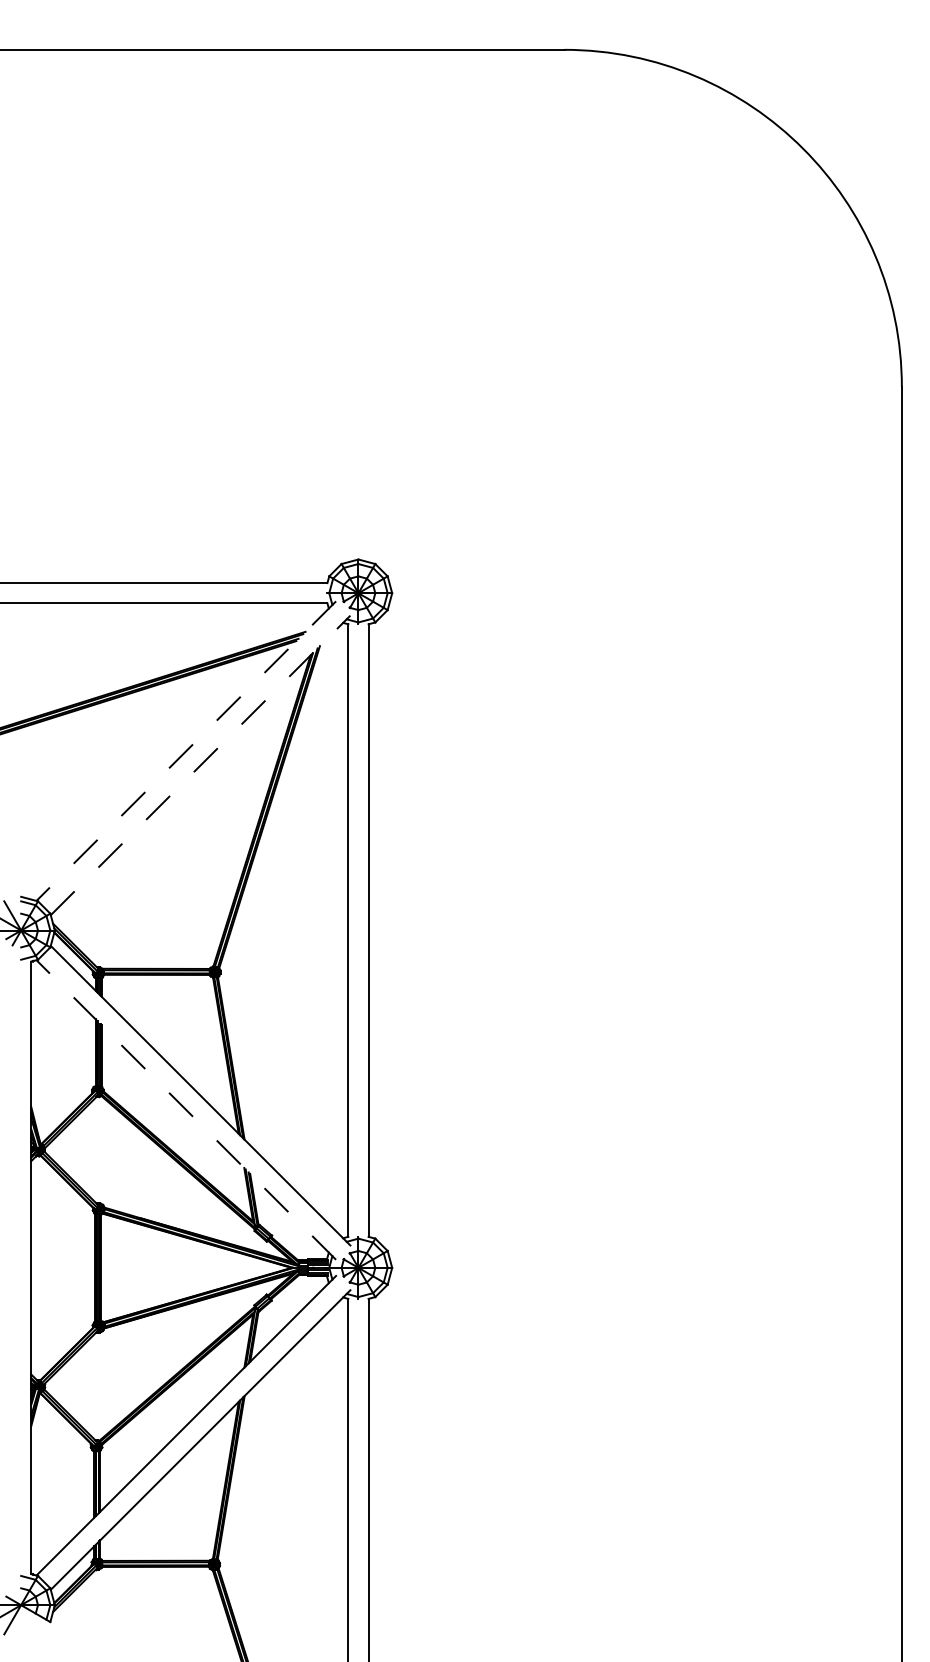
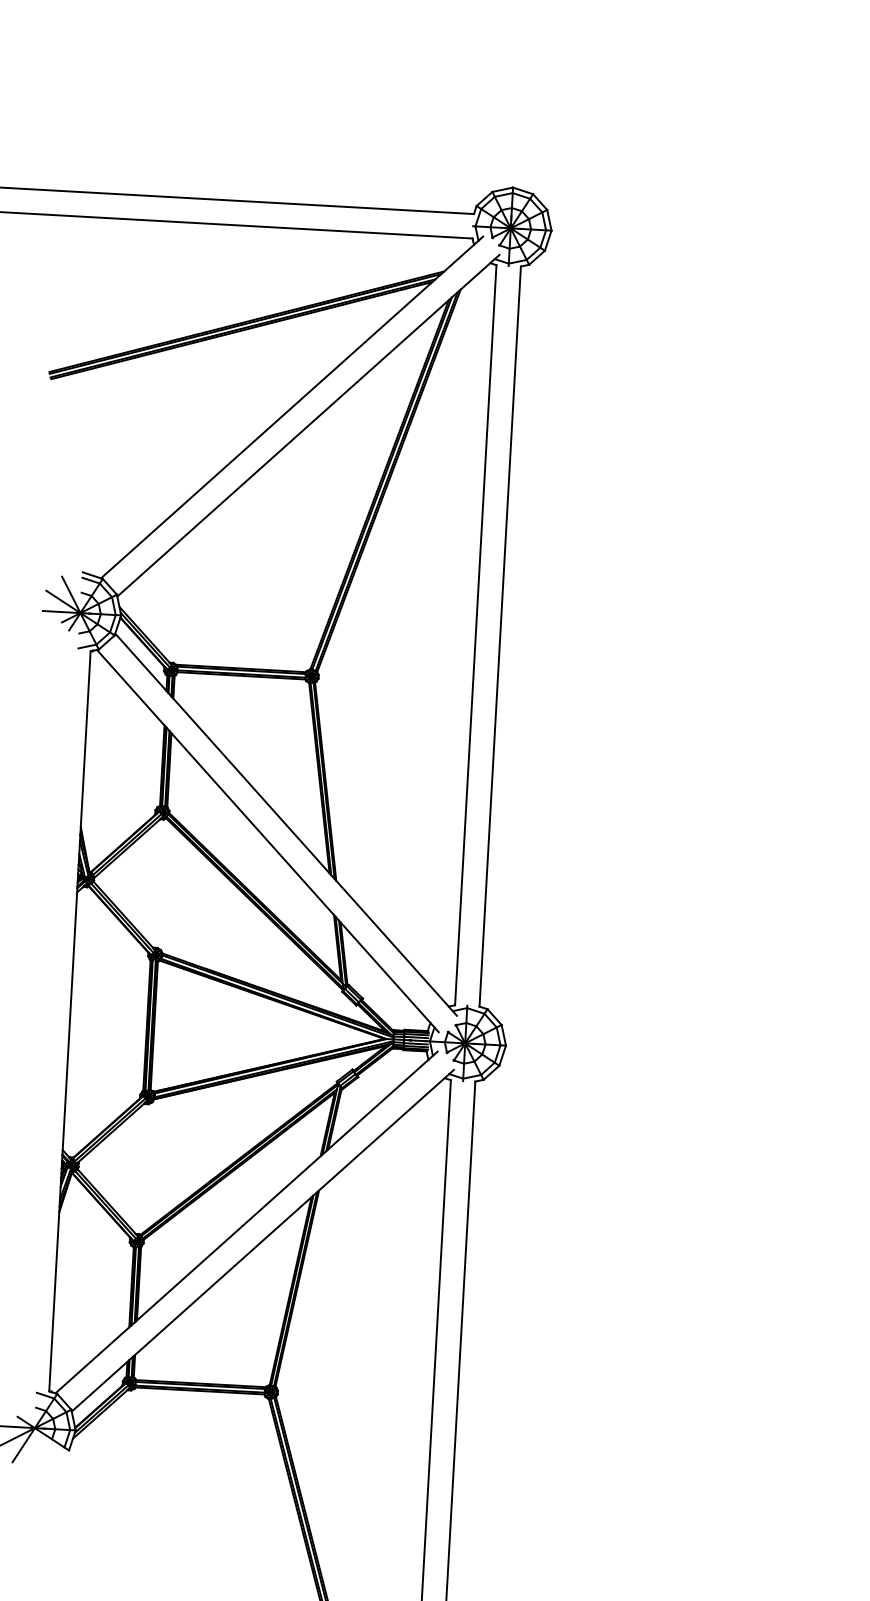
line: (186, 751) -> (292, 407), dashed -> solid
line: (200, 765) -> (308, 425), dashed -> solid
line: (186, 1110) -> (268, 841), dashed -> solid

